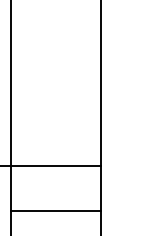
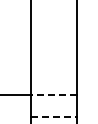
line: (55, 165) -> (53, 94), solid -> dashed
line: (55, 211) -> (53, 117), solid -> dashed

